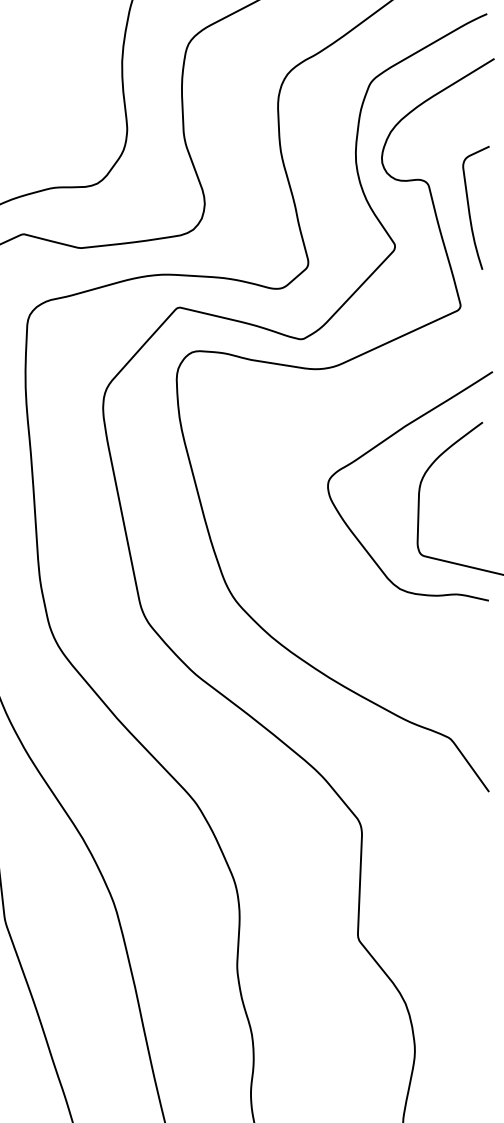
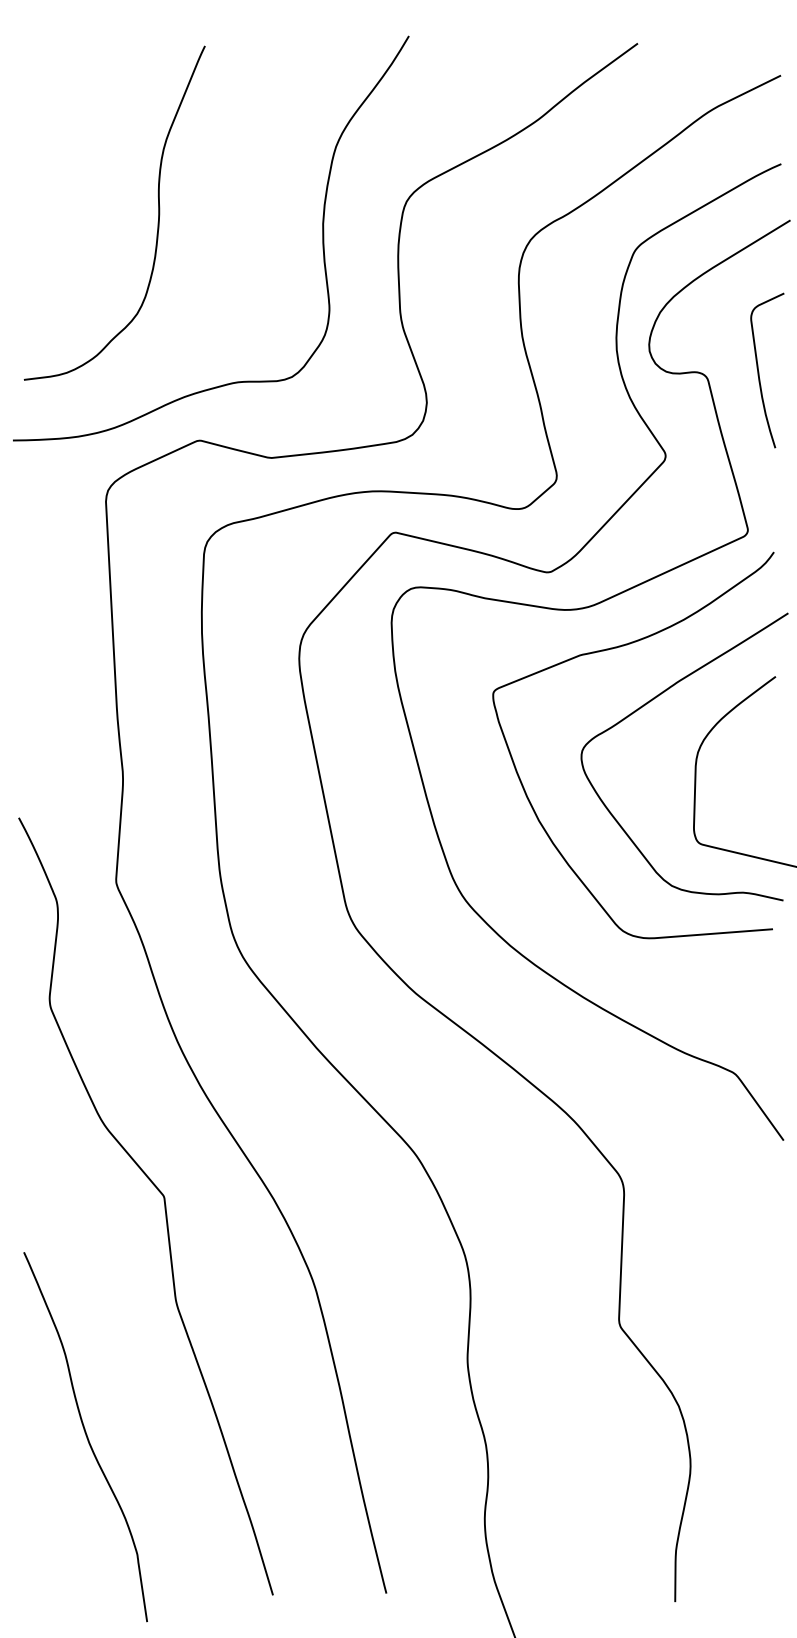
curve: (469, 208) -> (759, 371), moved
curve: (349, 401) -> (608, 650), added

